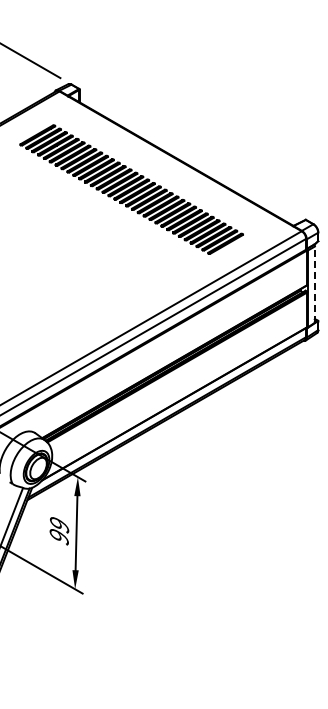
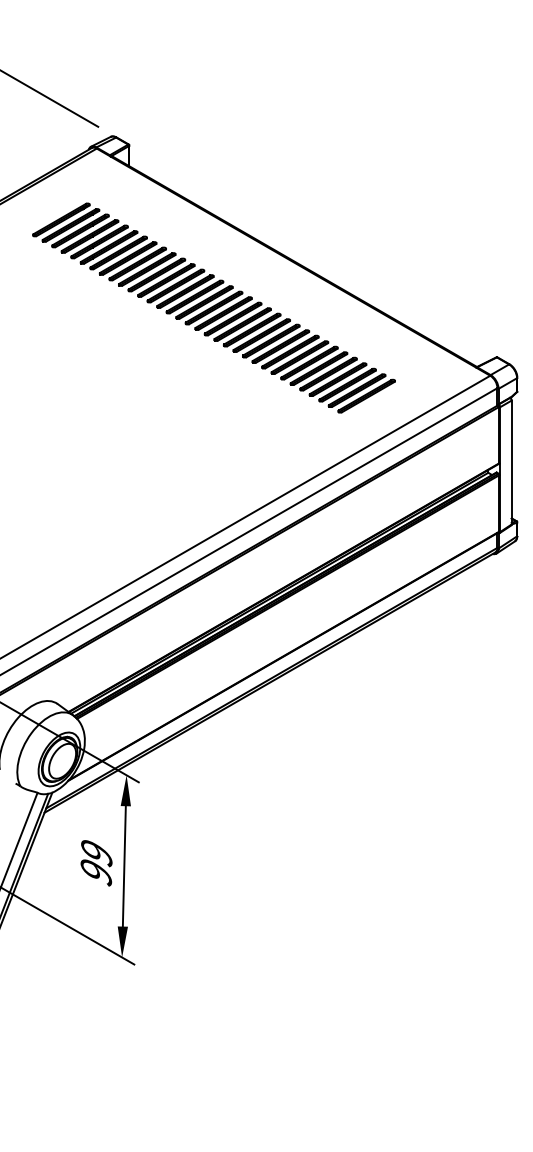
line: (314, 284) -> (511, 462), dashed -> solid

